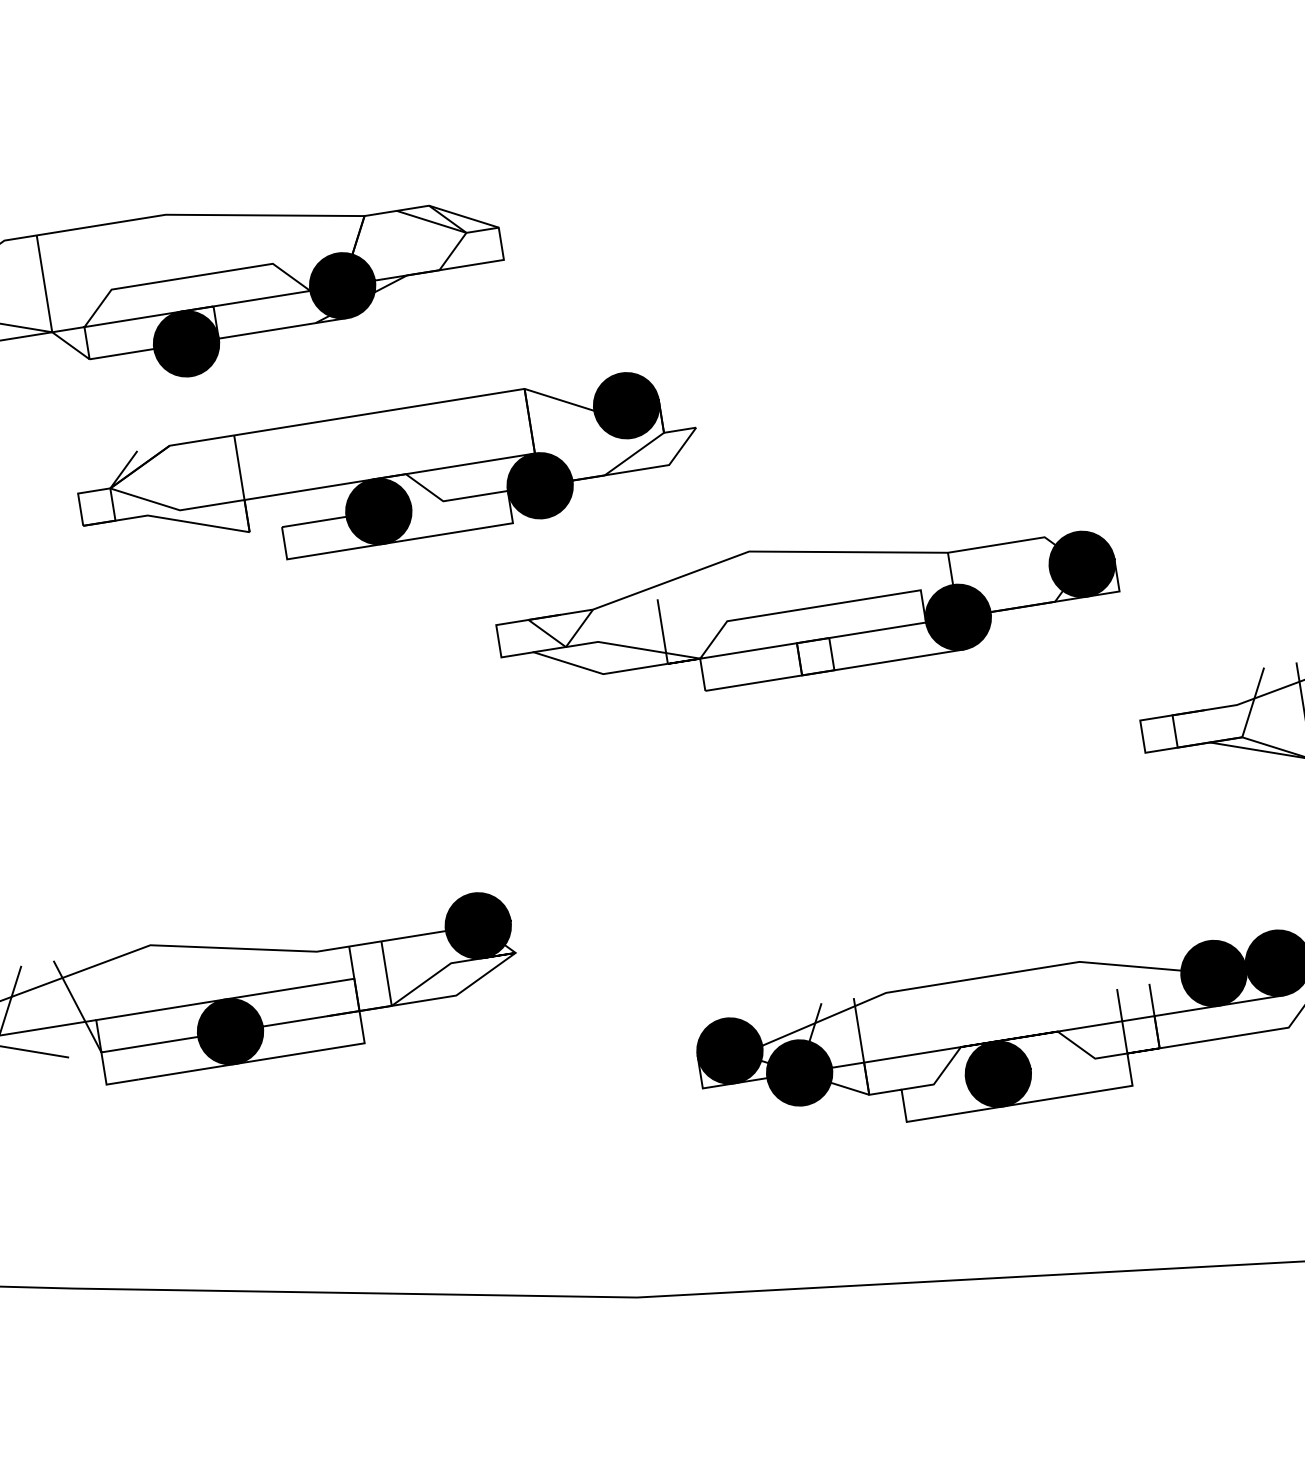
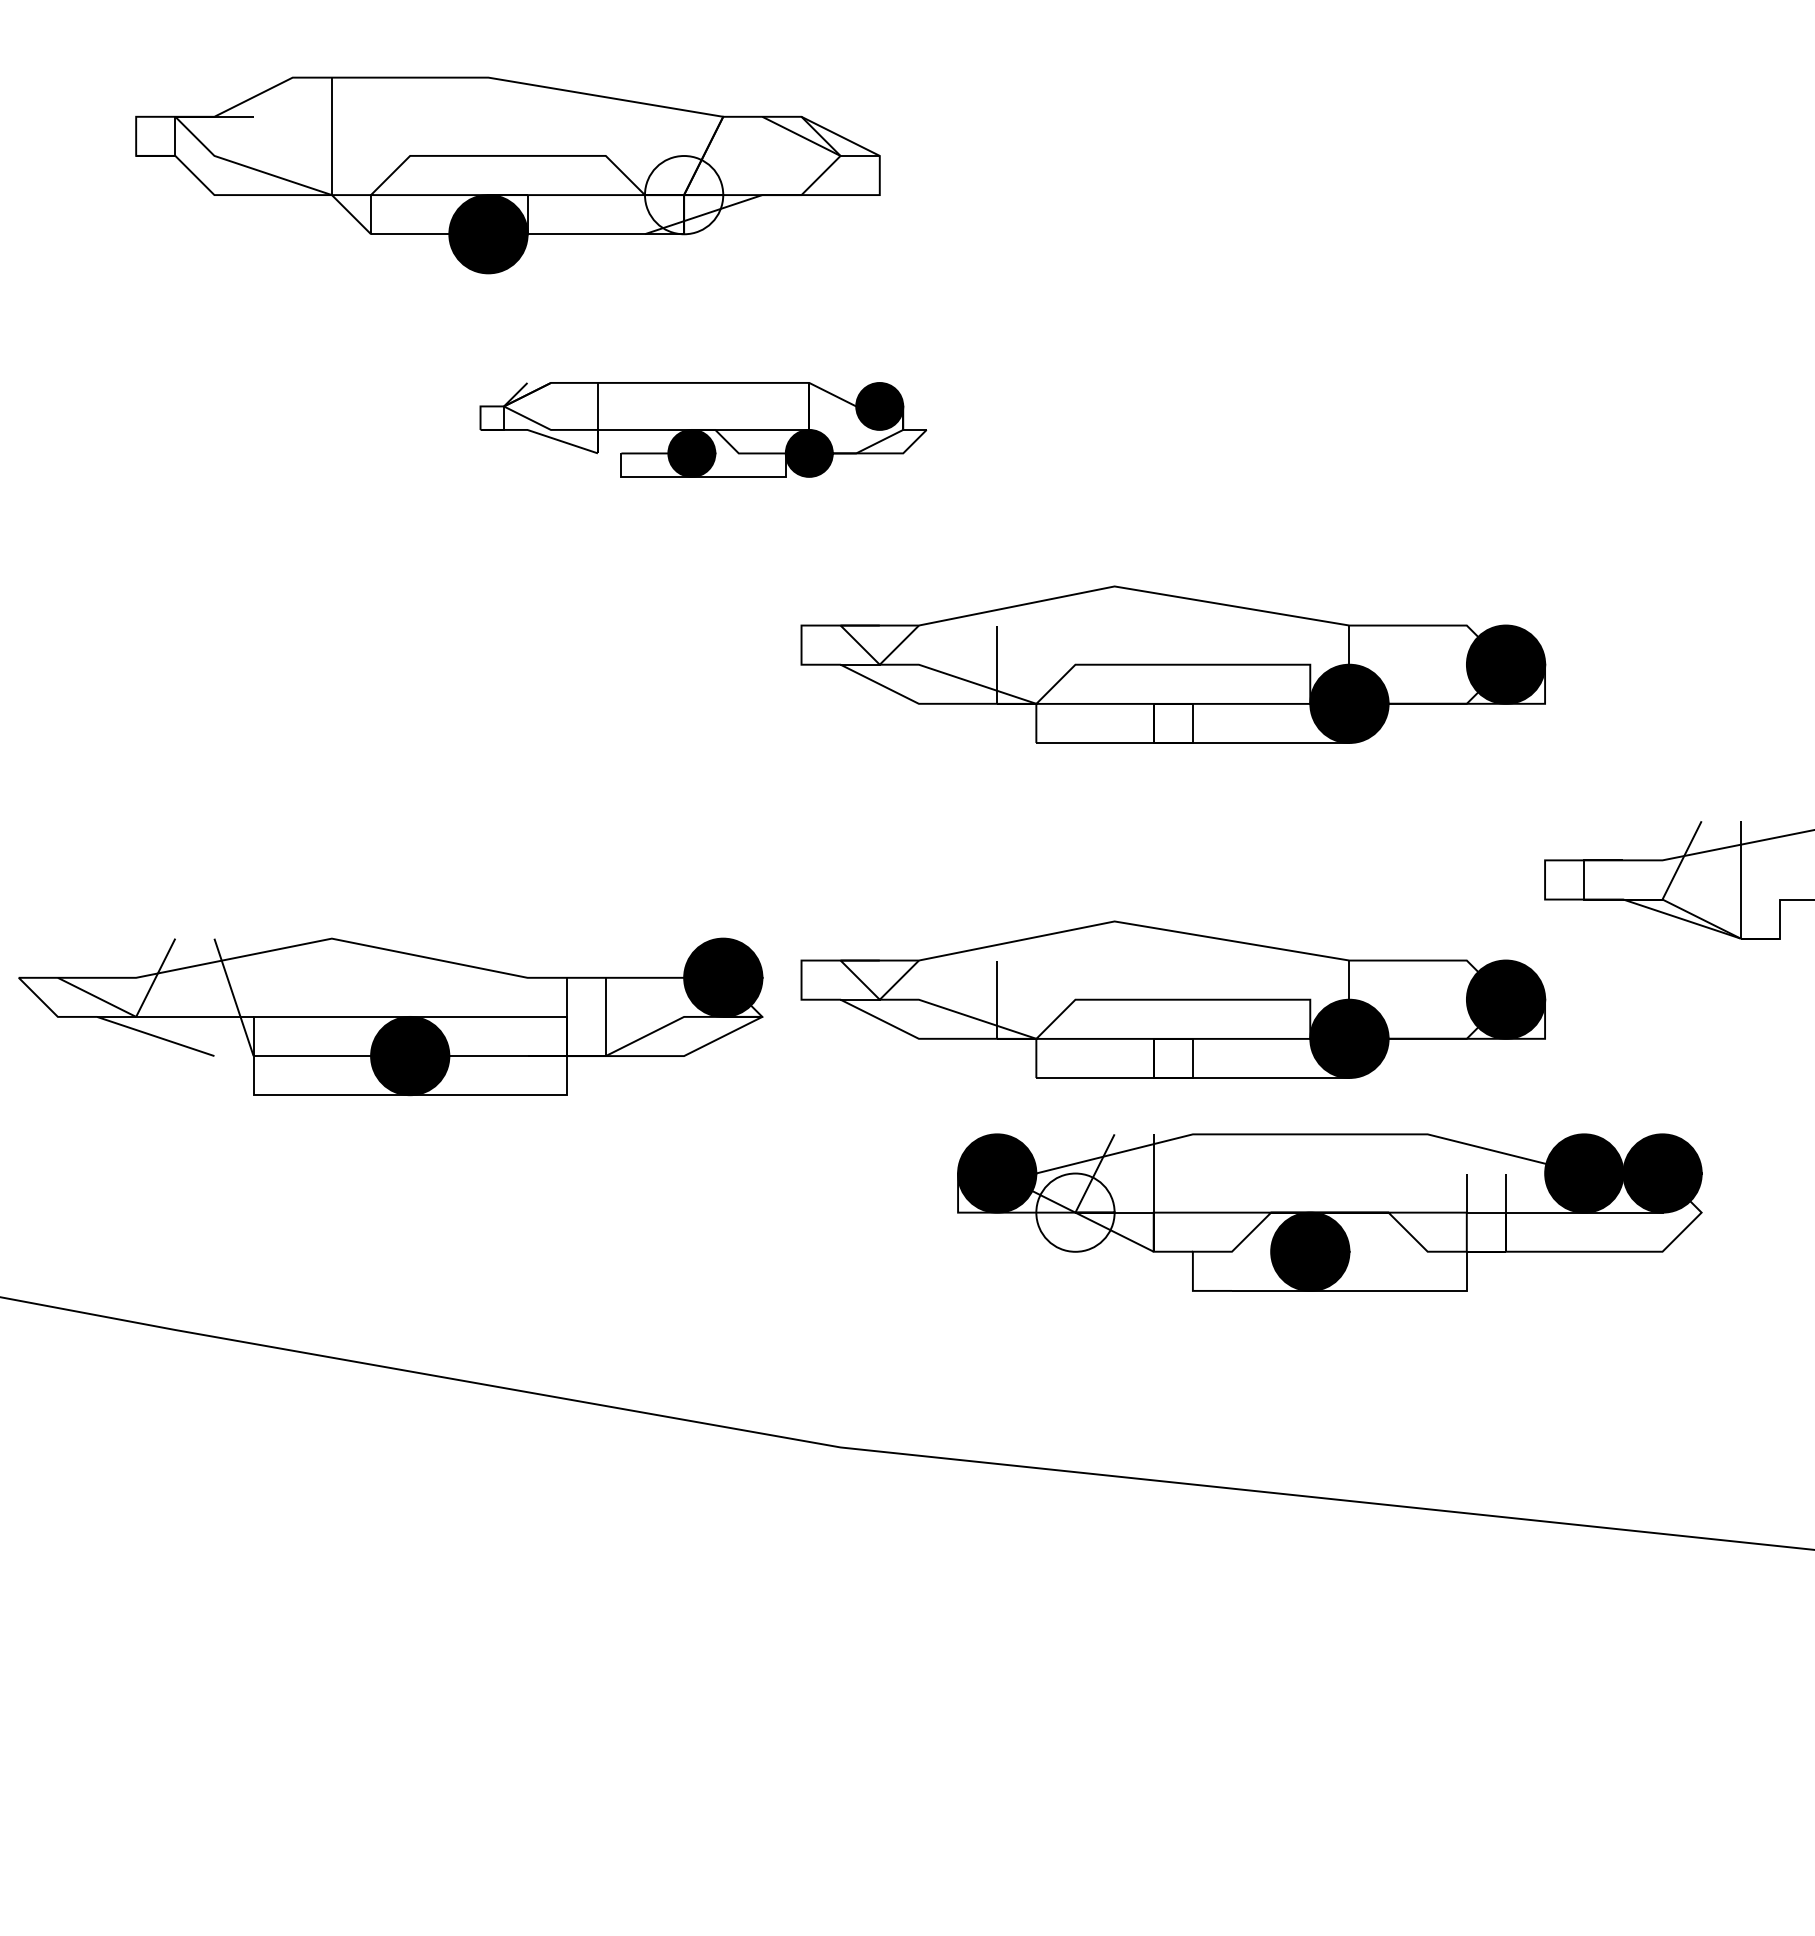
fill: (342, 286) -> (683, 195), removed
part: (389, 476) -> (703, 429), size x0.6
part: (852, 884) -> (1173, 999), added
fill: (799, 1072) -> (1075, 1212), removed

